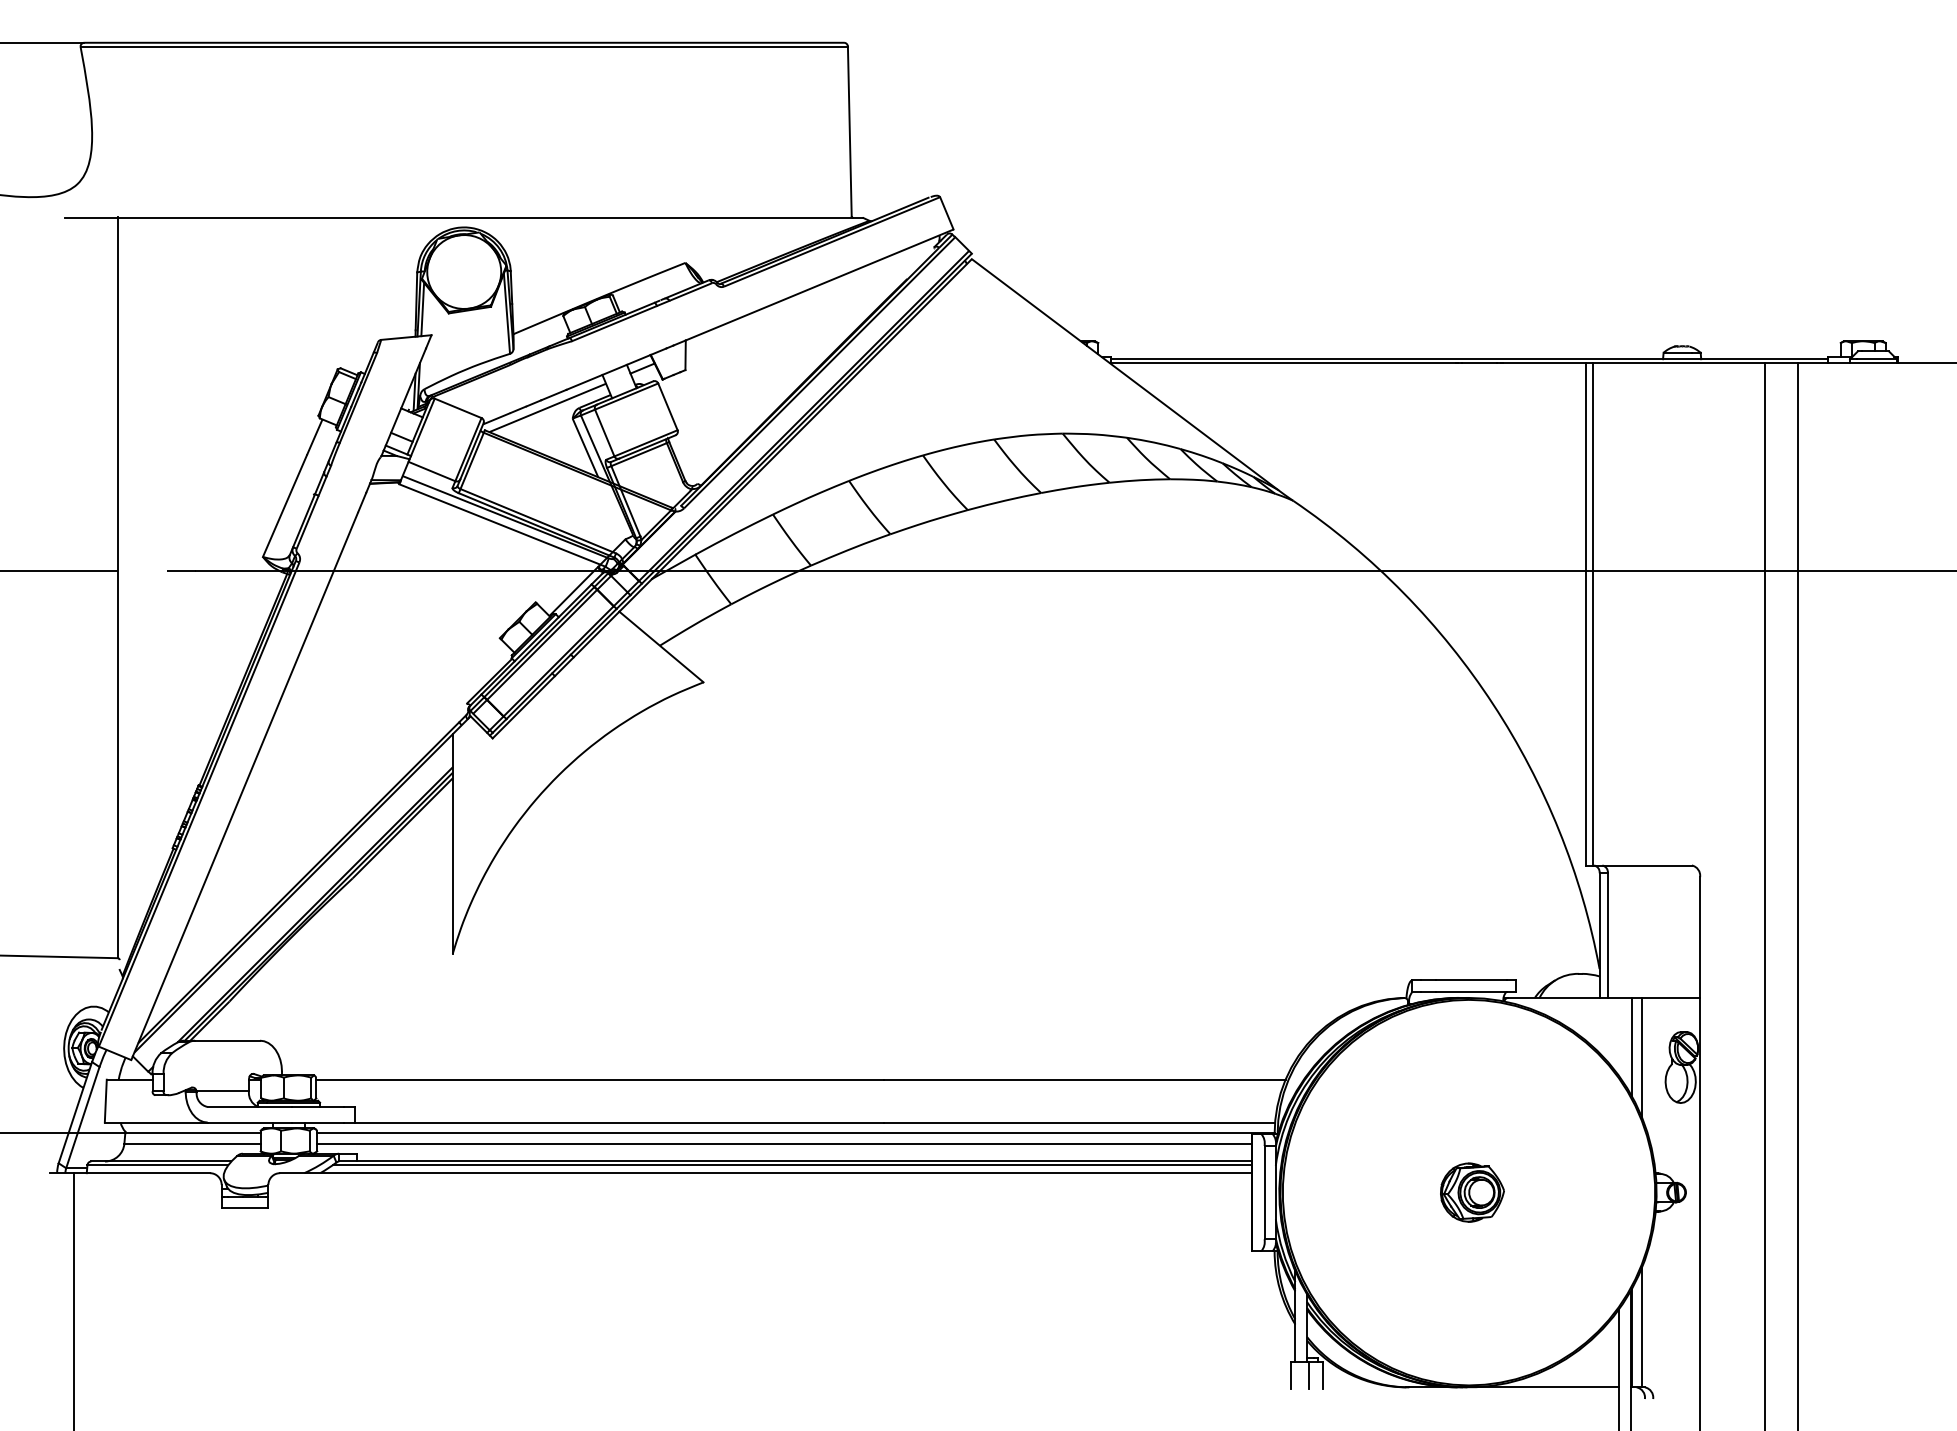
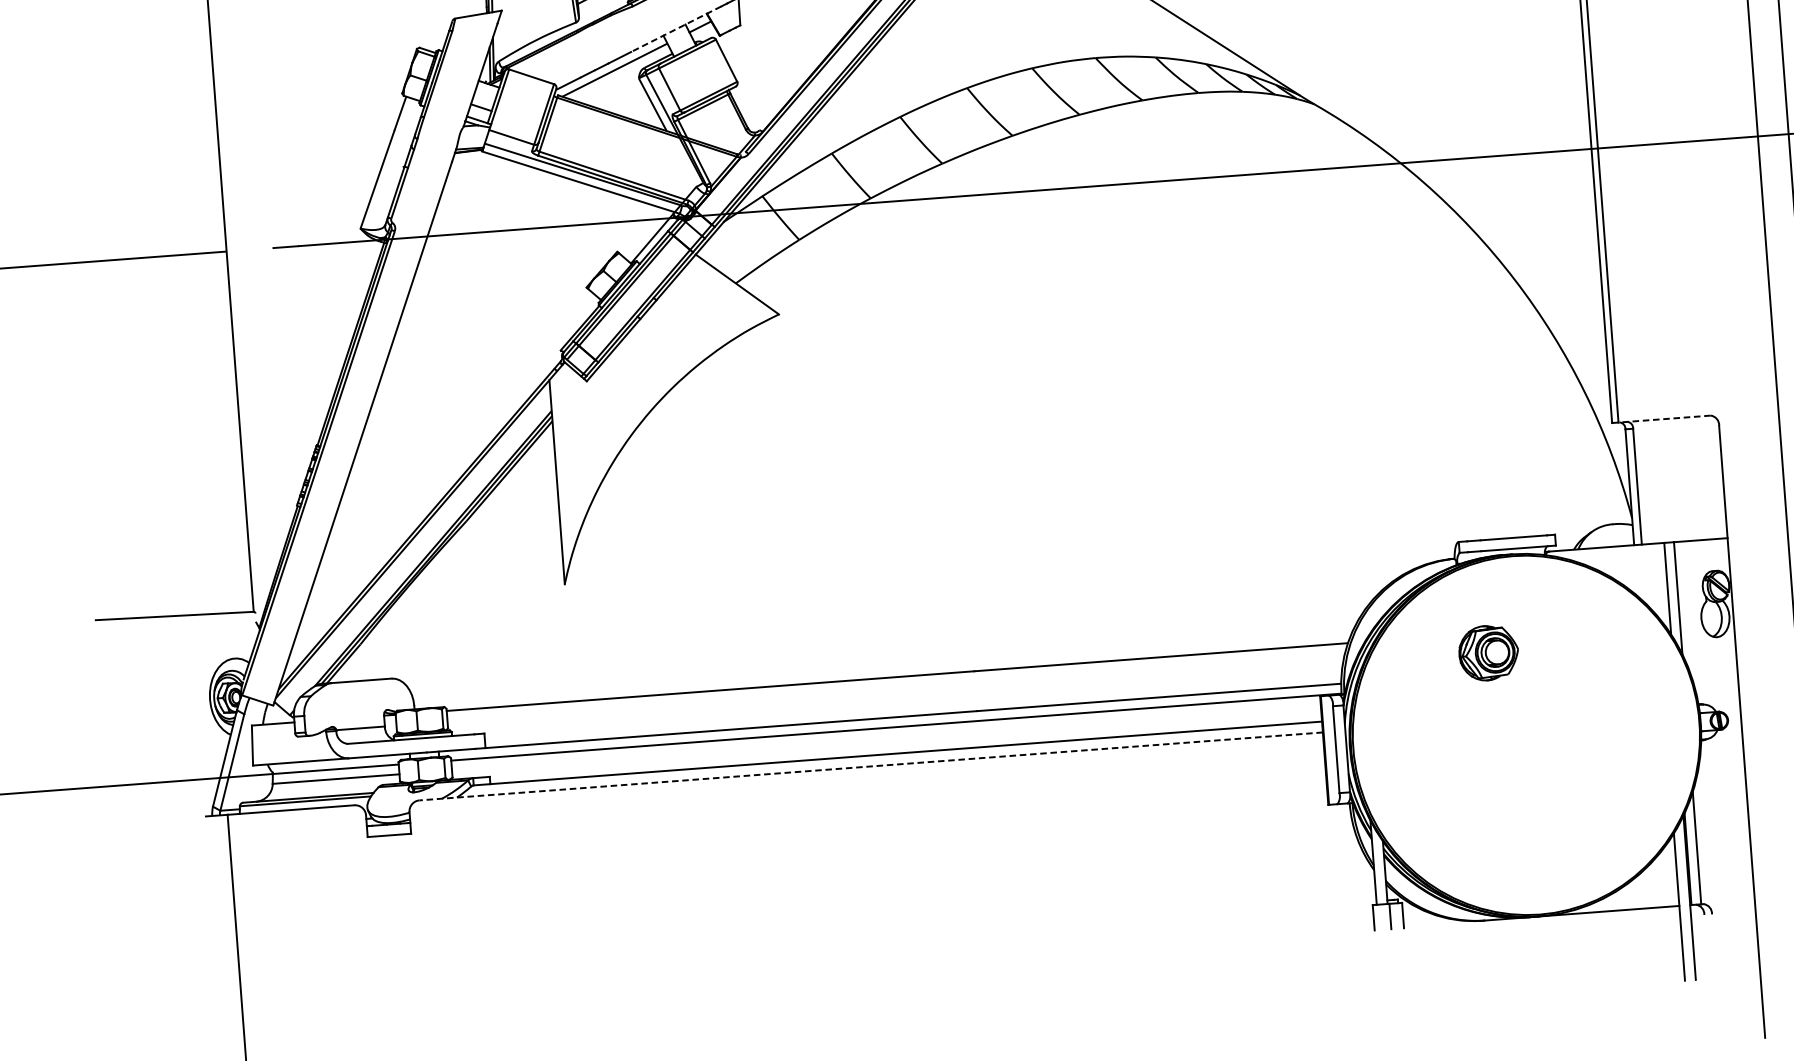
line: (616, 369) -> (676, 29), solid -> dashed
line: (1642, 865) -> (1664, 419), solid -> dashed
line: (784, 1143) -> (886, 737), removed
line: (792, 1165) -> (895, 757), removed
line: (765, 1173) -> (870, 766), solid -> dashed
part: (1472, 1192) -> (1488, 652), moved

